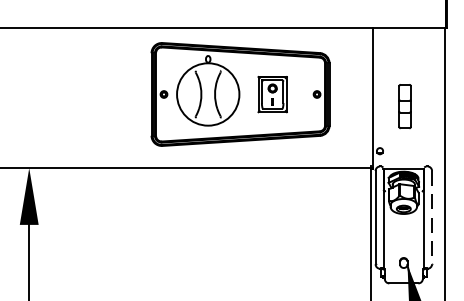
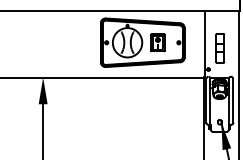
part: (405, 106) -> (220, 48), size x1.43
line: (432, 216) -> (233, 100), dashed -> solid

